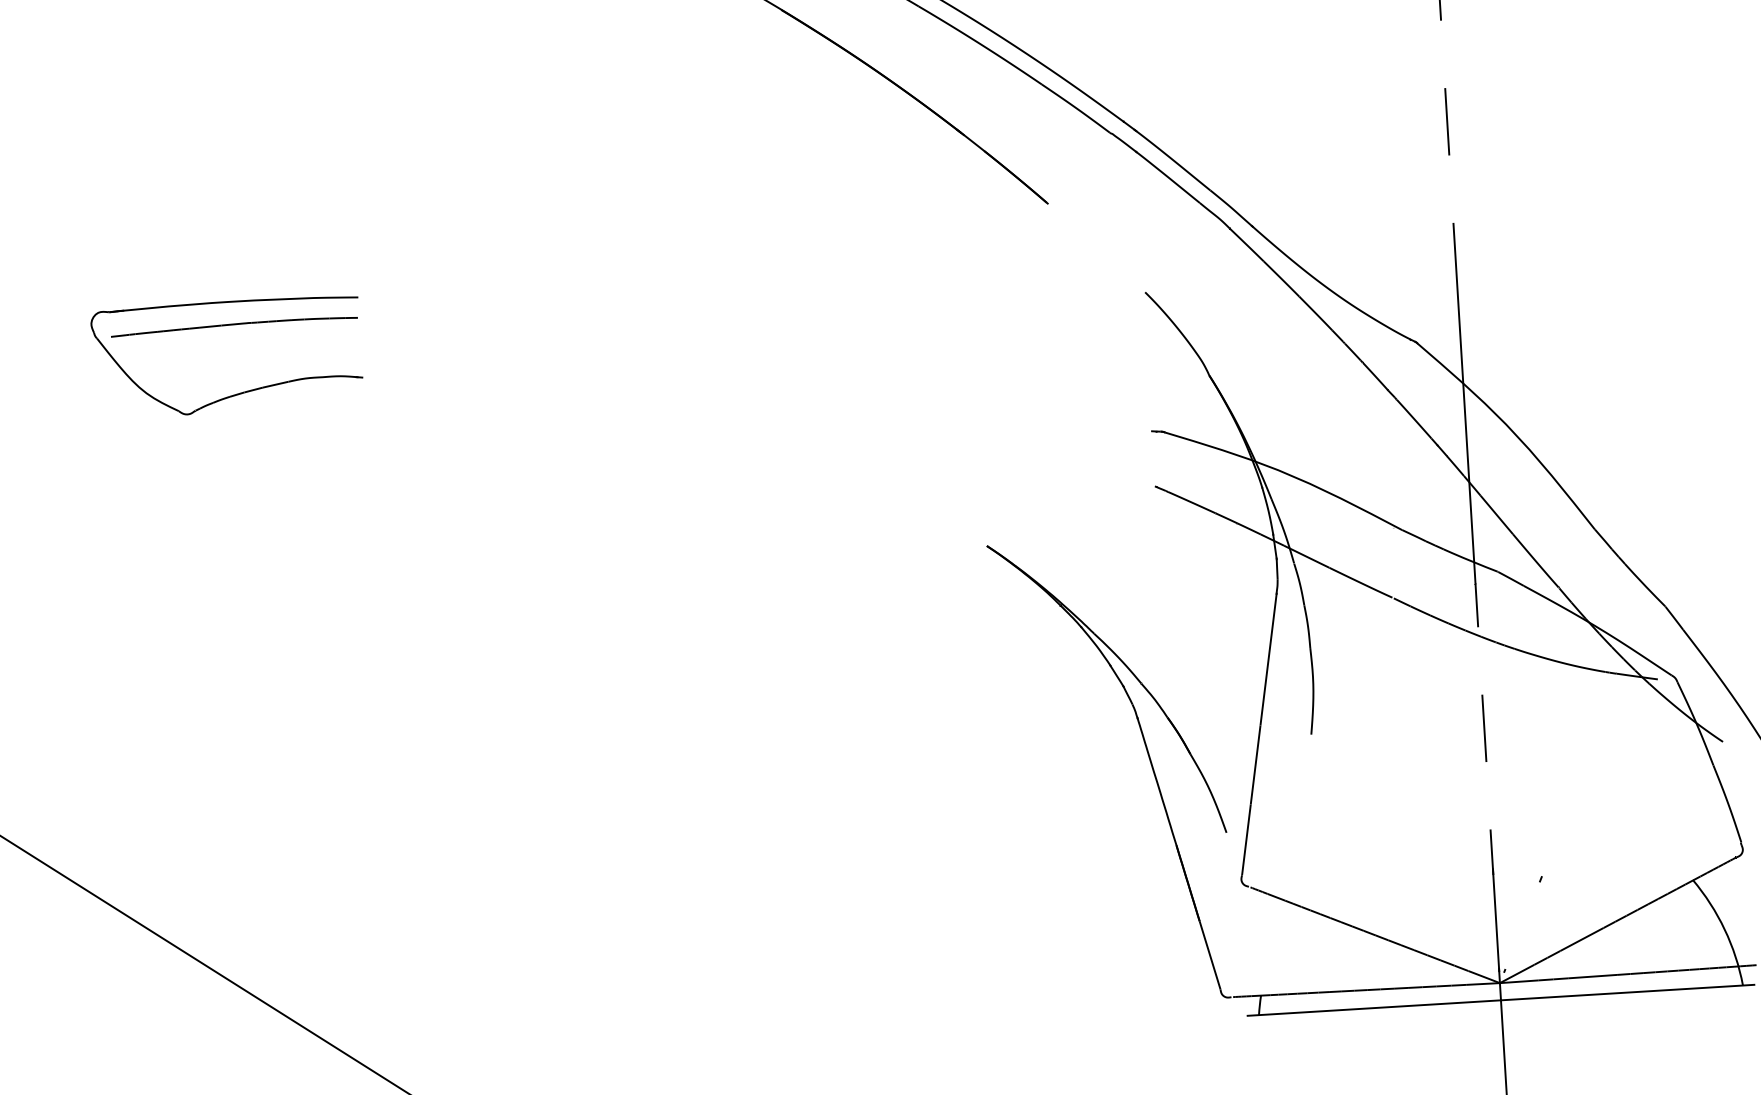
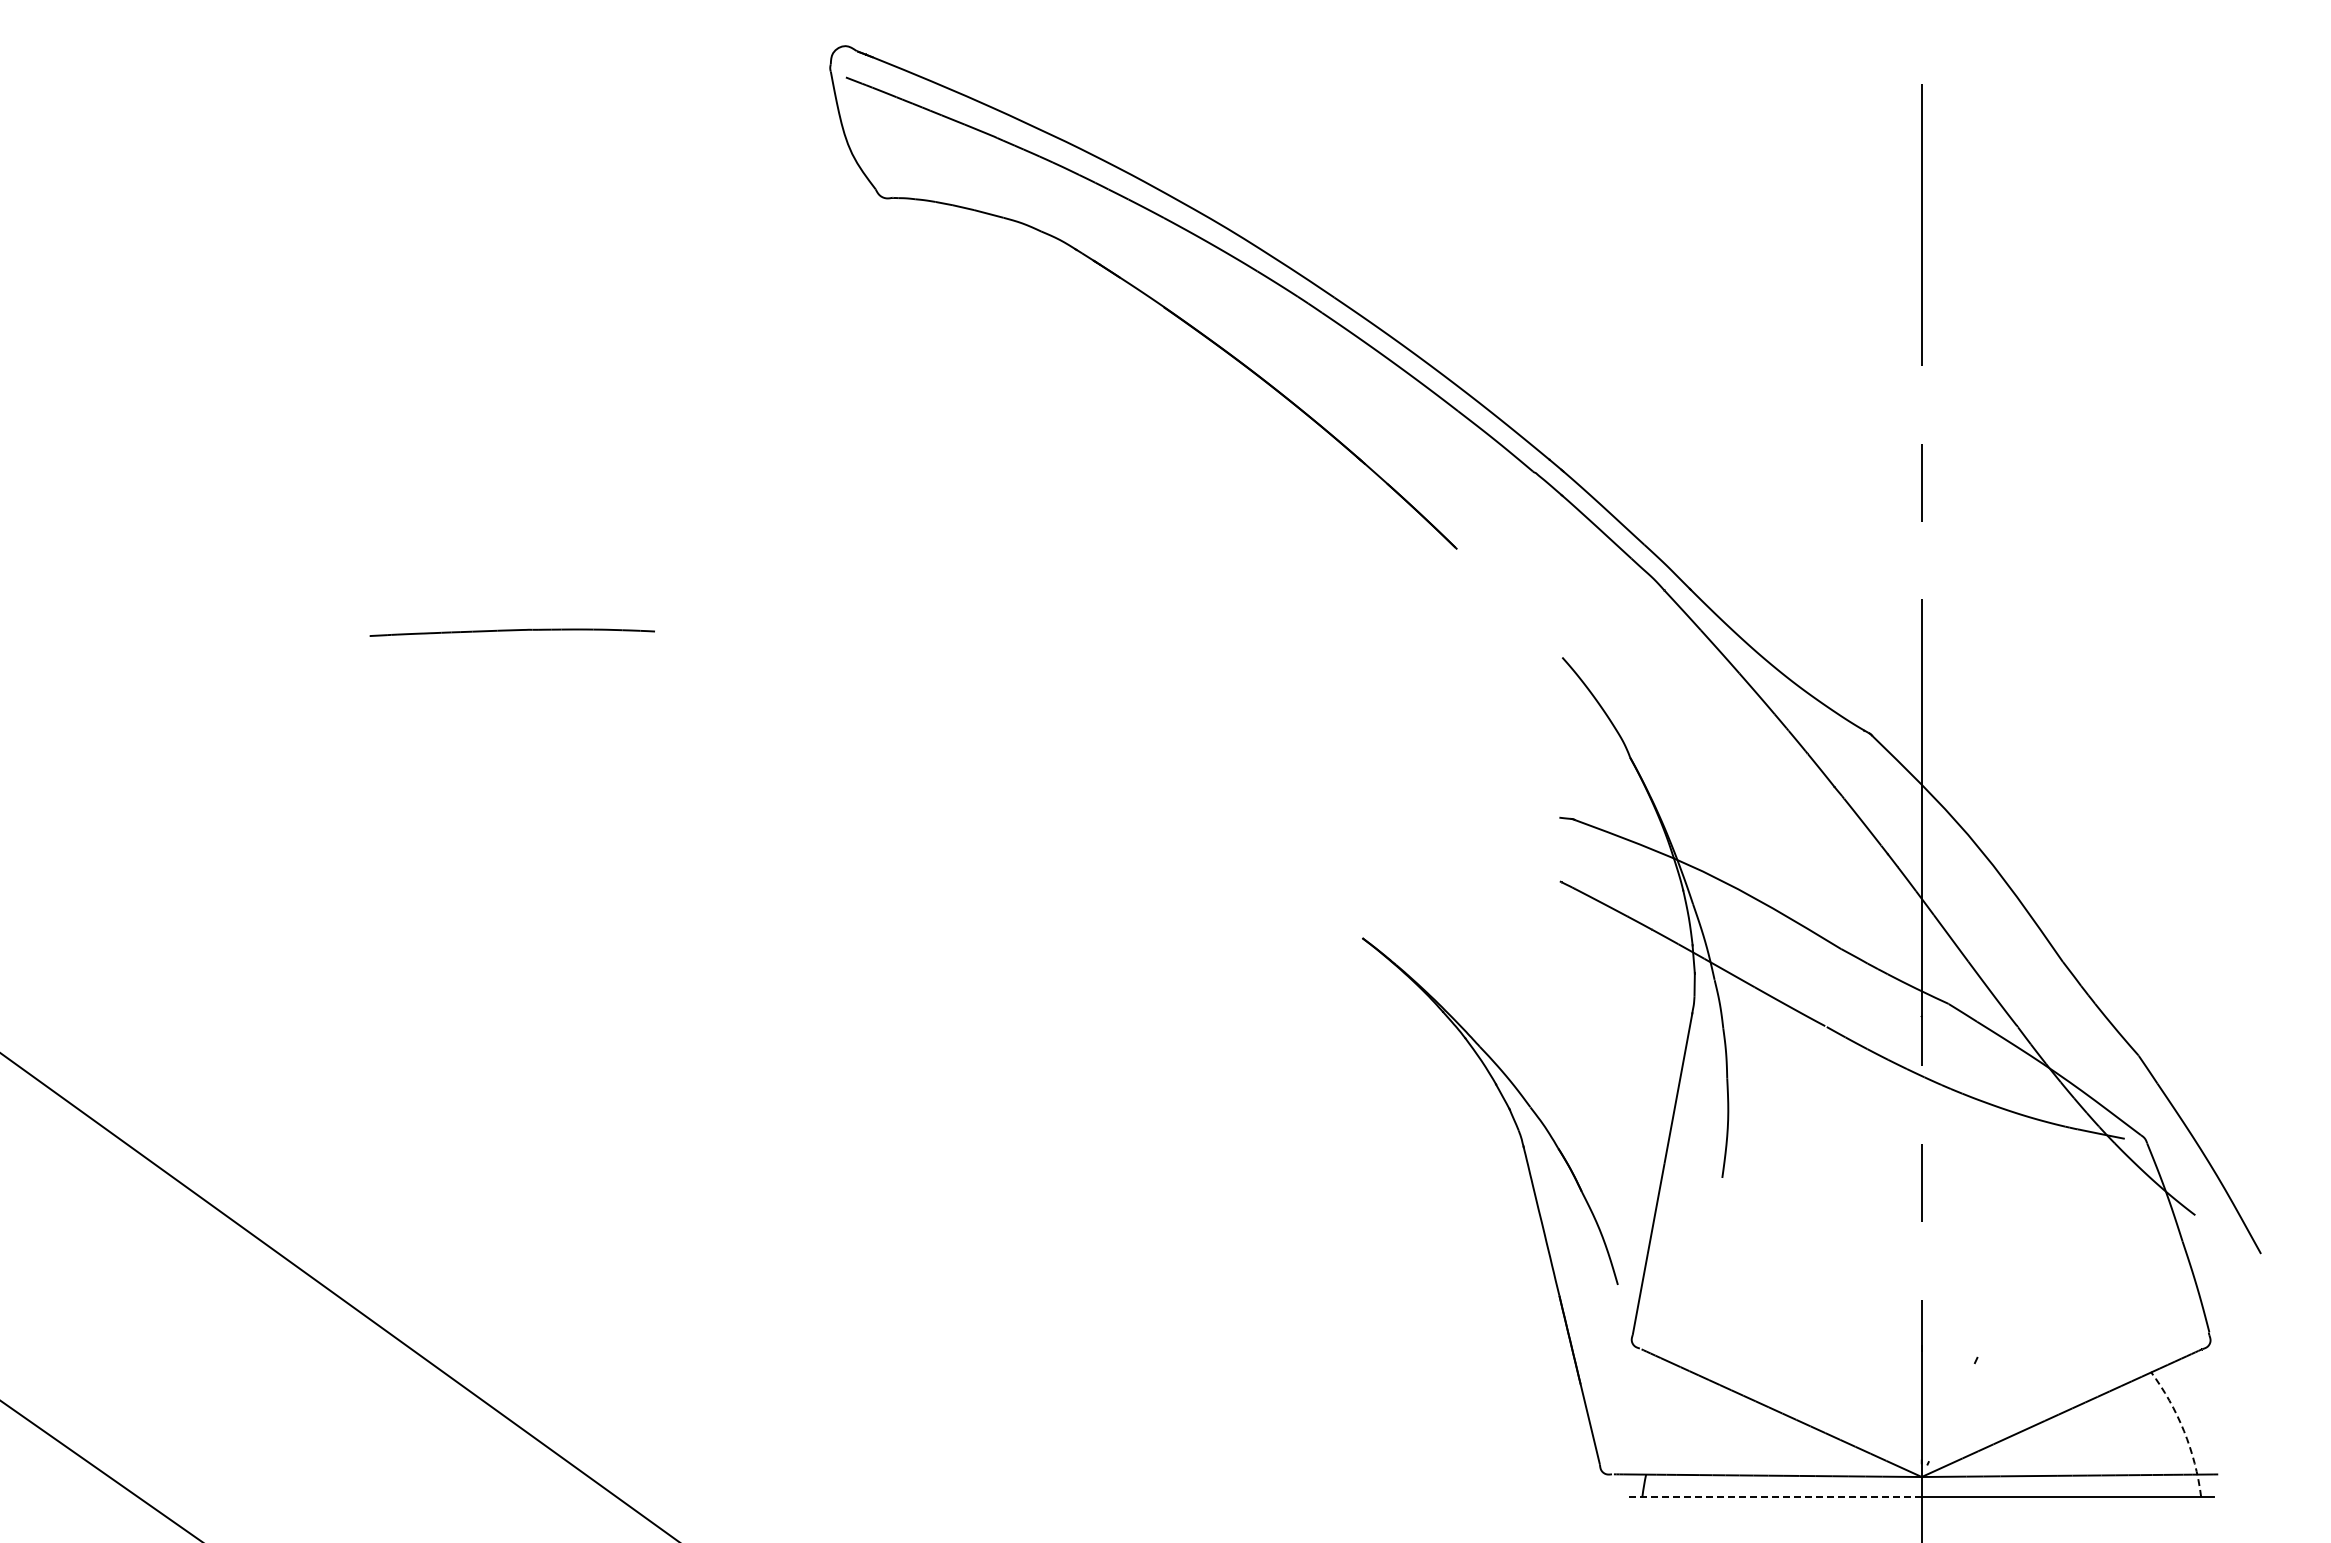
part: (235, 394) -> (508, 710), removed
arc: (1725, 929) -> (2184, 1431), solid -> dashed
line: (1375, 1007) -> (1776, 1496), solid -> dashed

